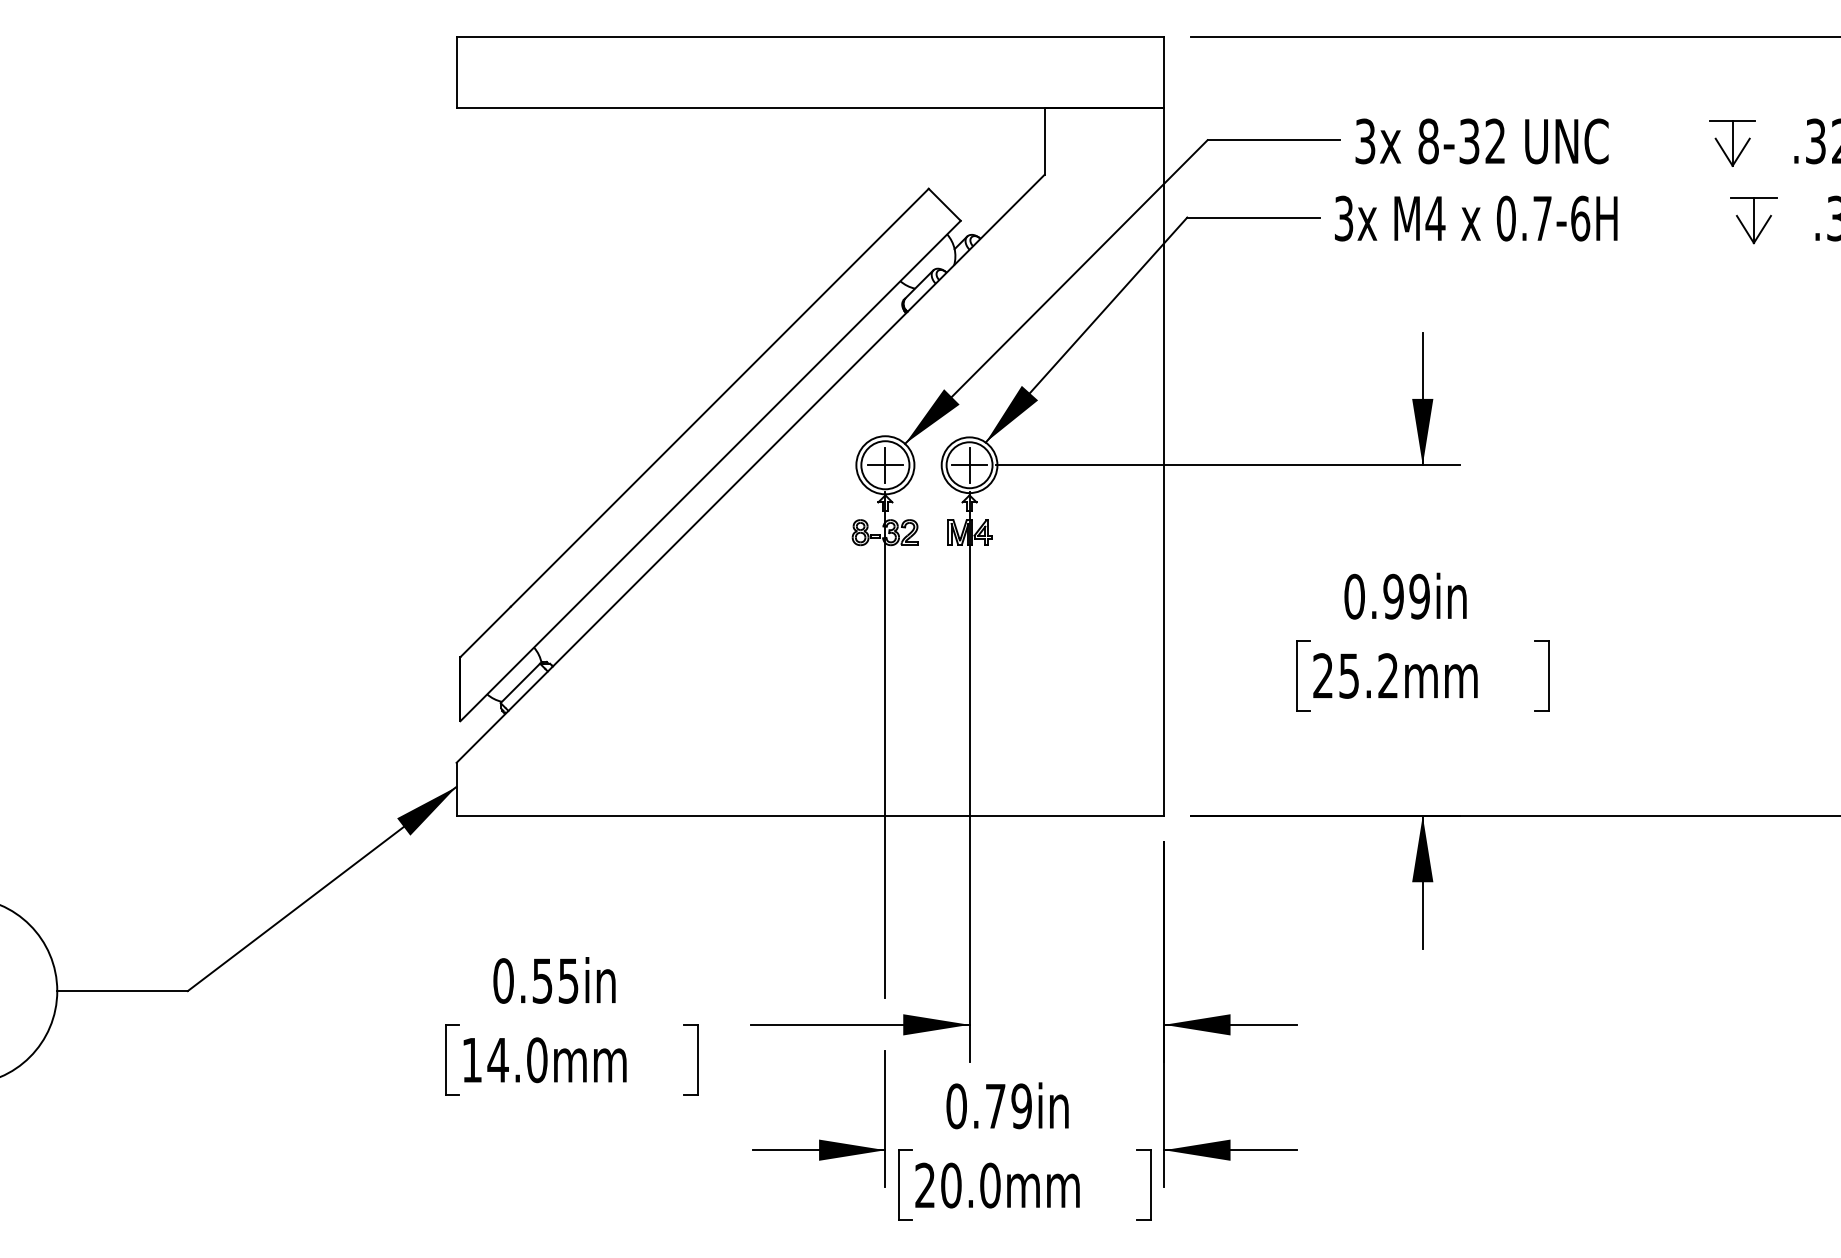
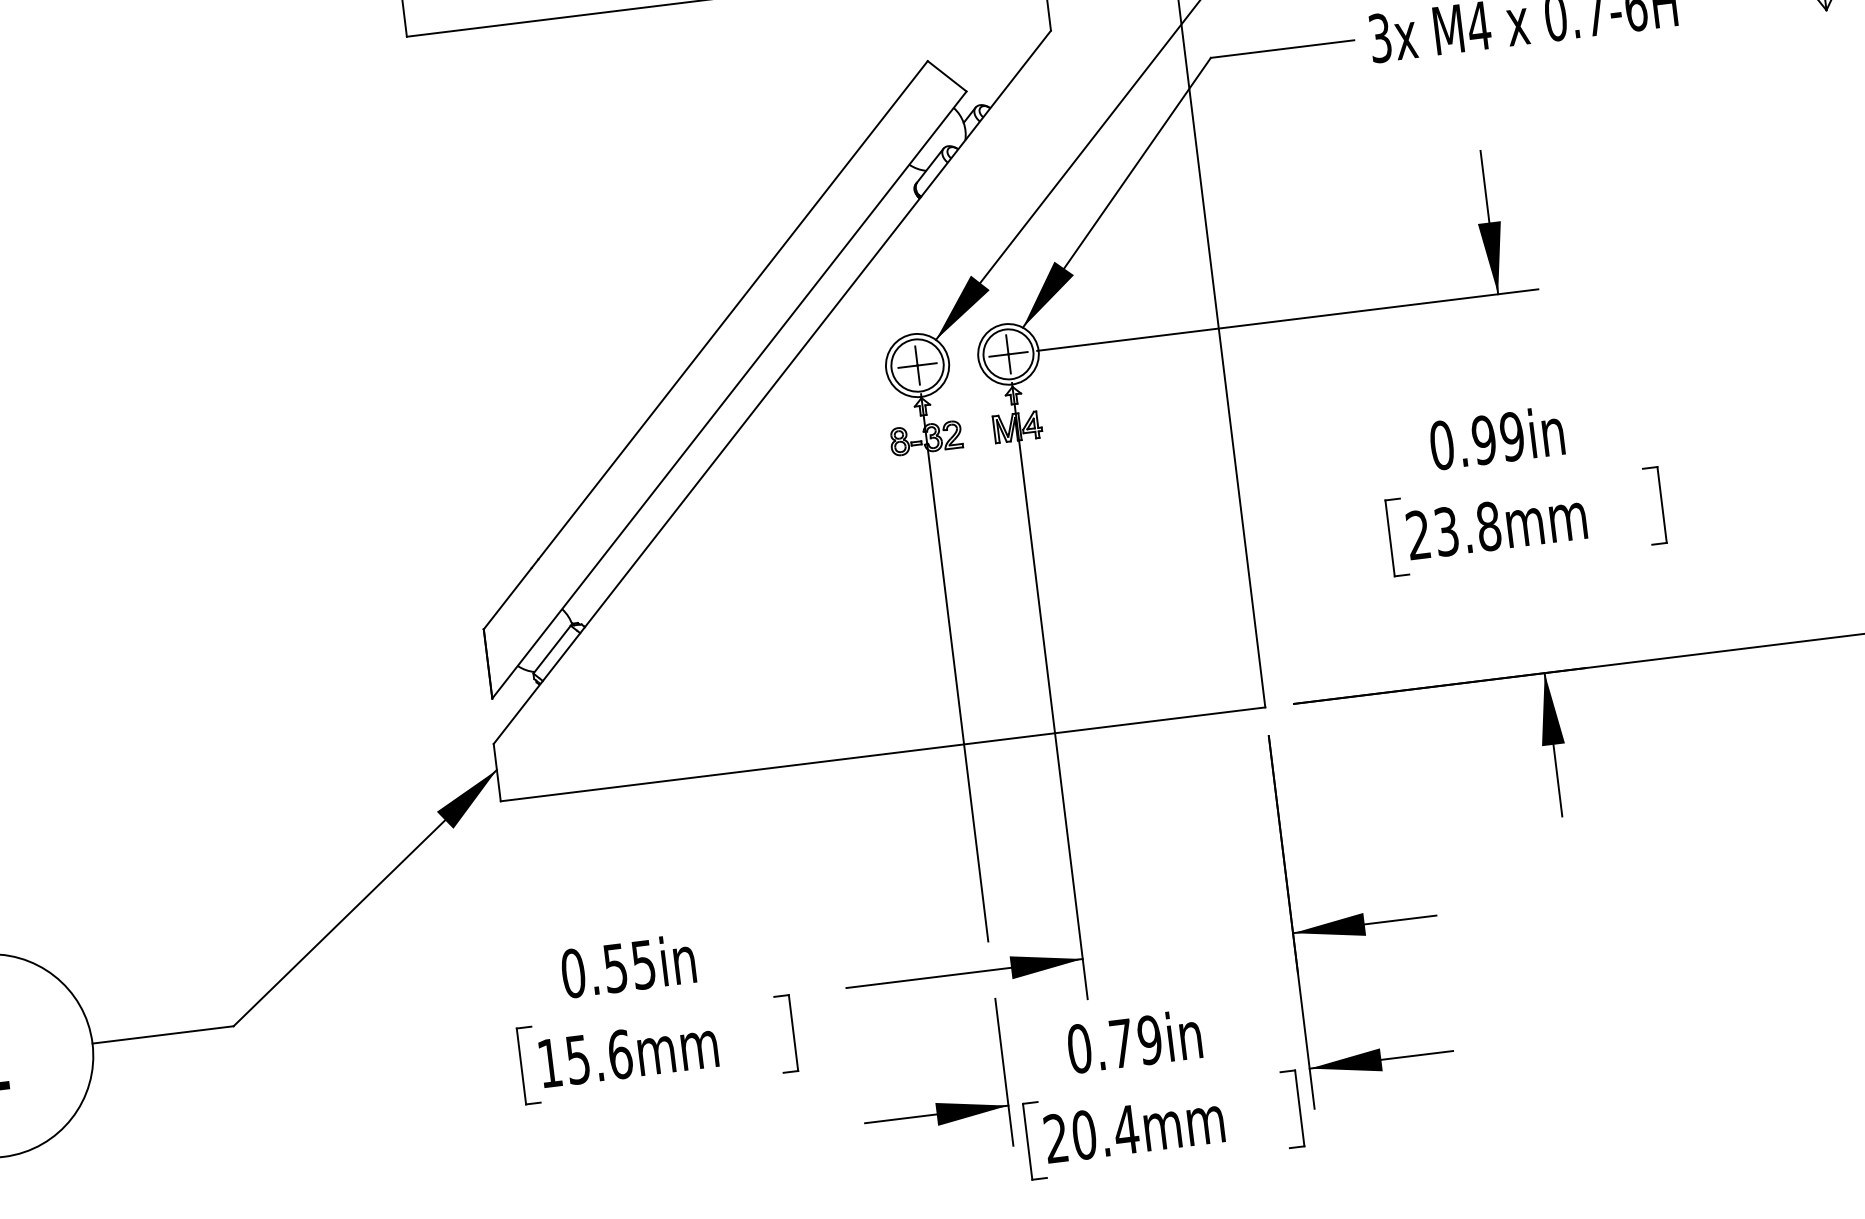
text: (1369, 675) -> (1468, 528), 25.2mm -> 23.8mm
text: (517, 1060) -> (599, 1057), 14.0mm -> 15.6mm
text: (990, 1185) -> (1126, 1129), 20.0mm -> 20.4mm

